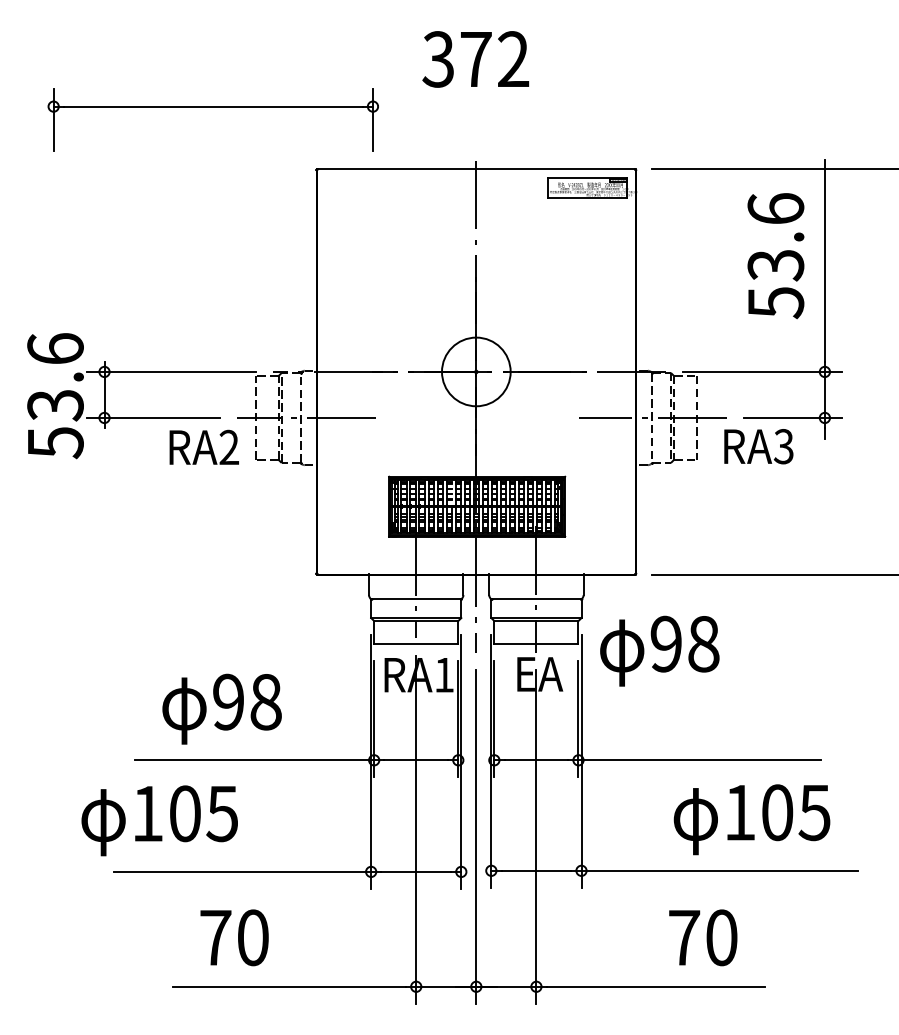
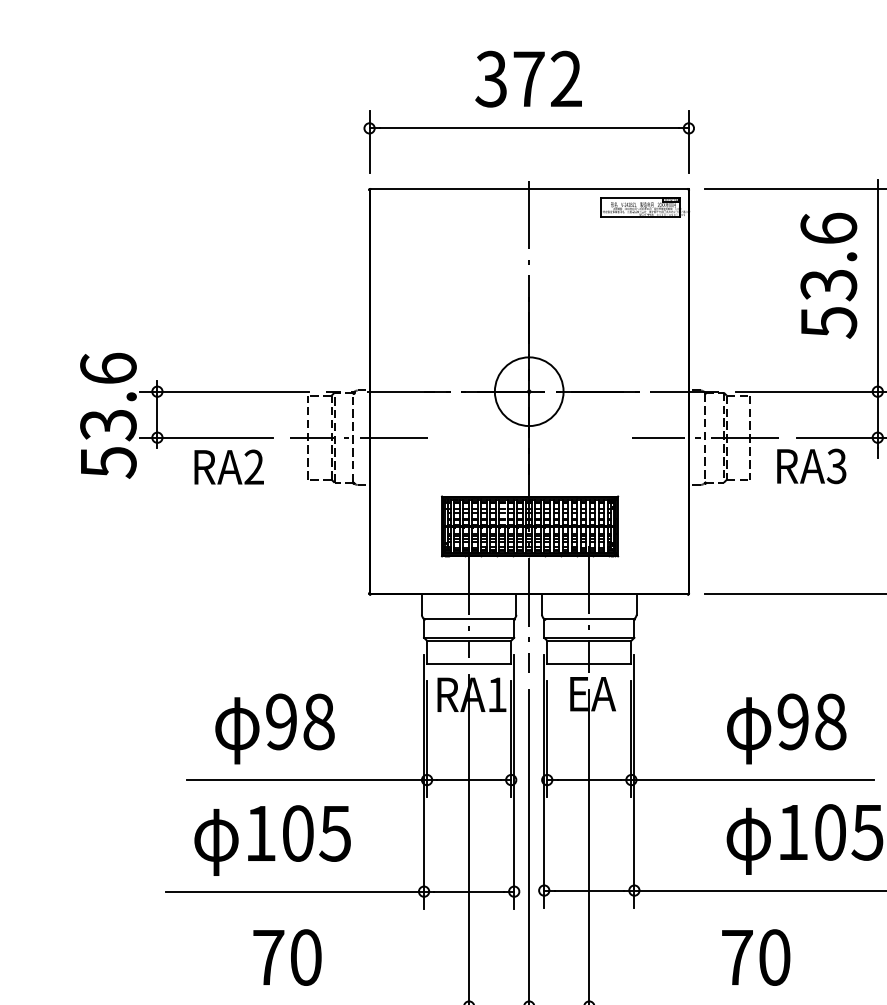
part: (212, 107) -> (528, 129), moved
text: (203, 446) -> (228, 466), moved
text: (659, 650) -> (786, 728), moved
text: (159, 820) -> (272, 840), moved

